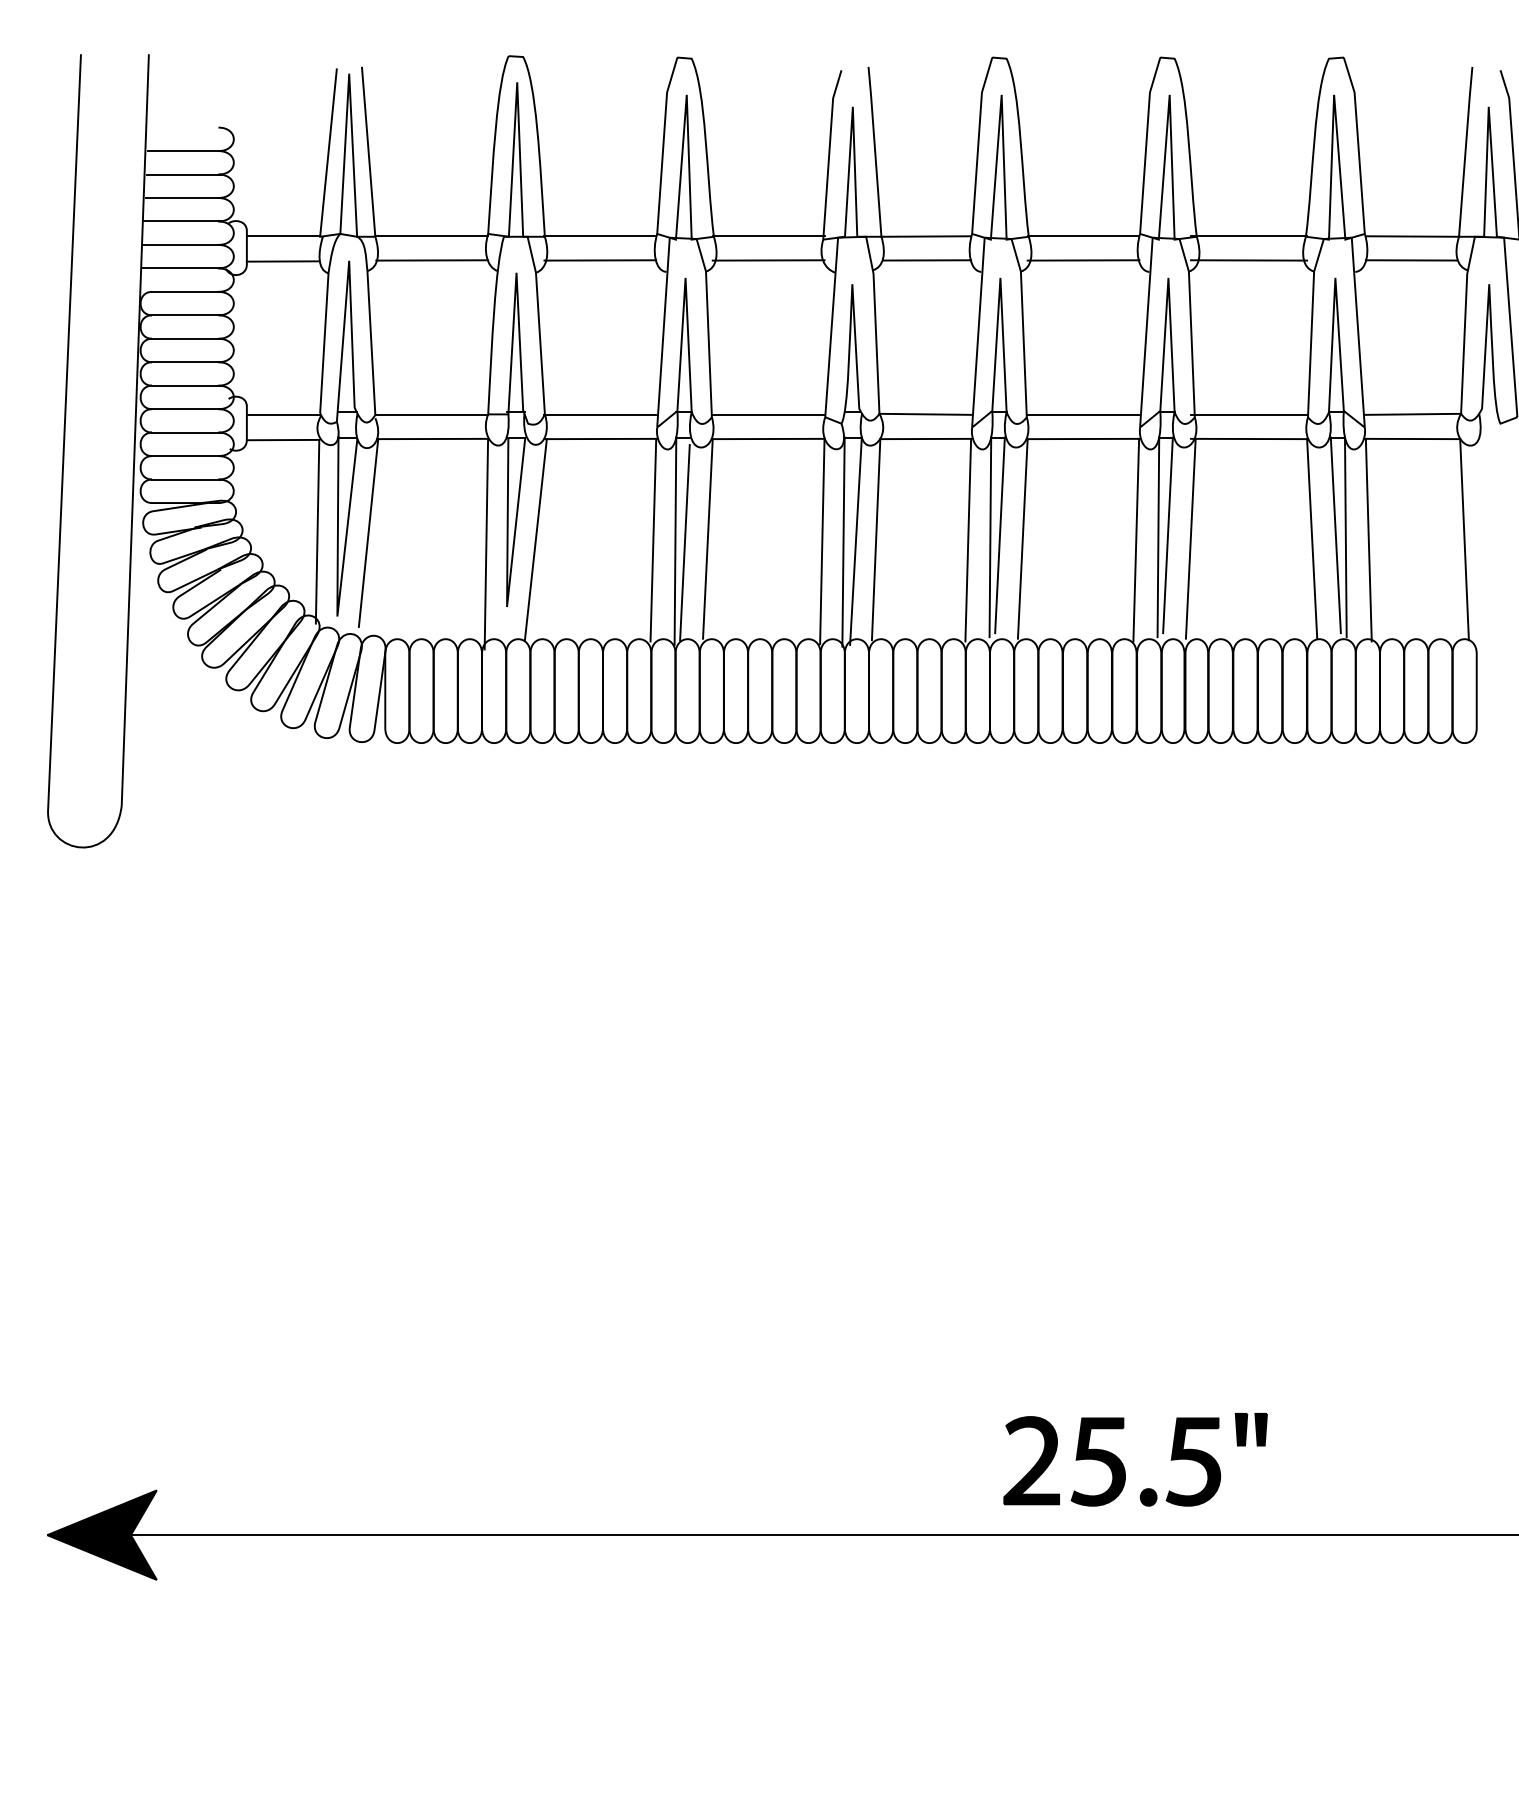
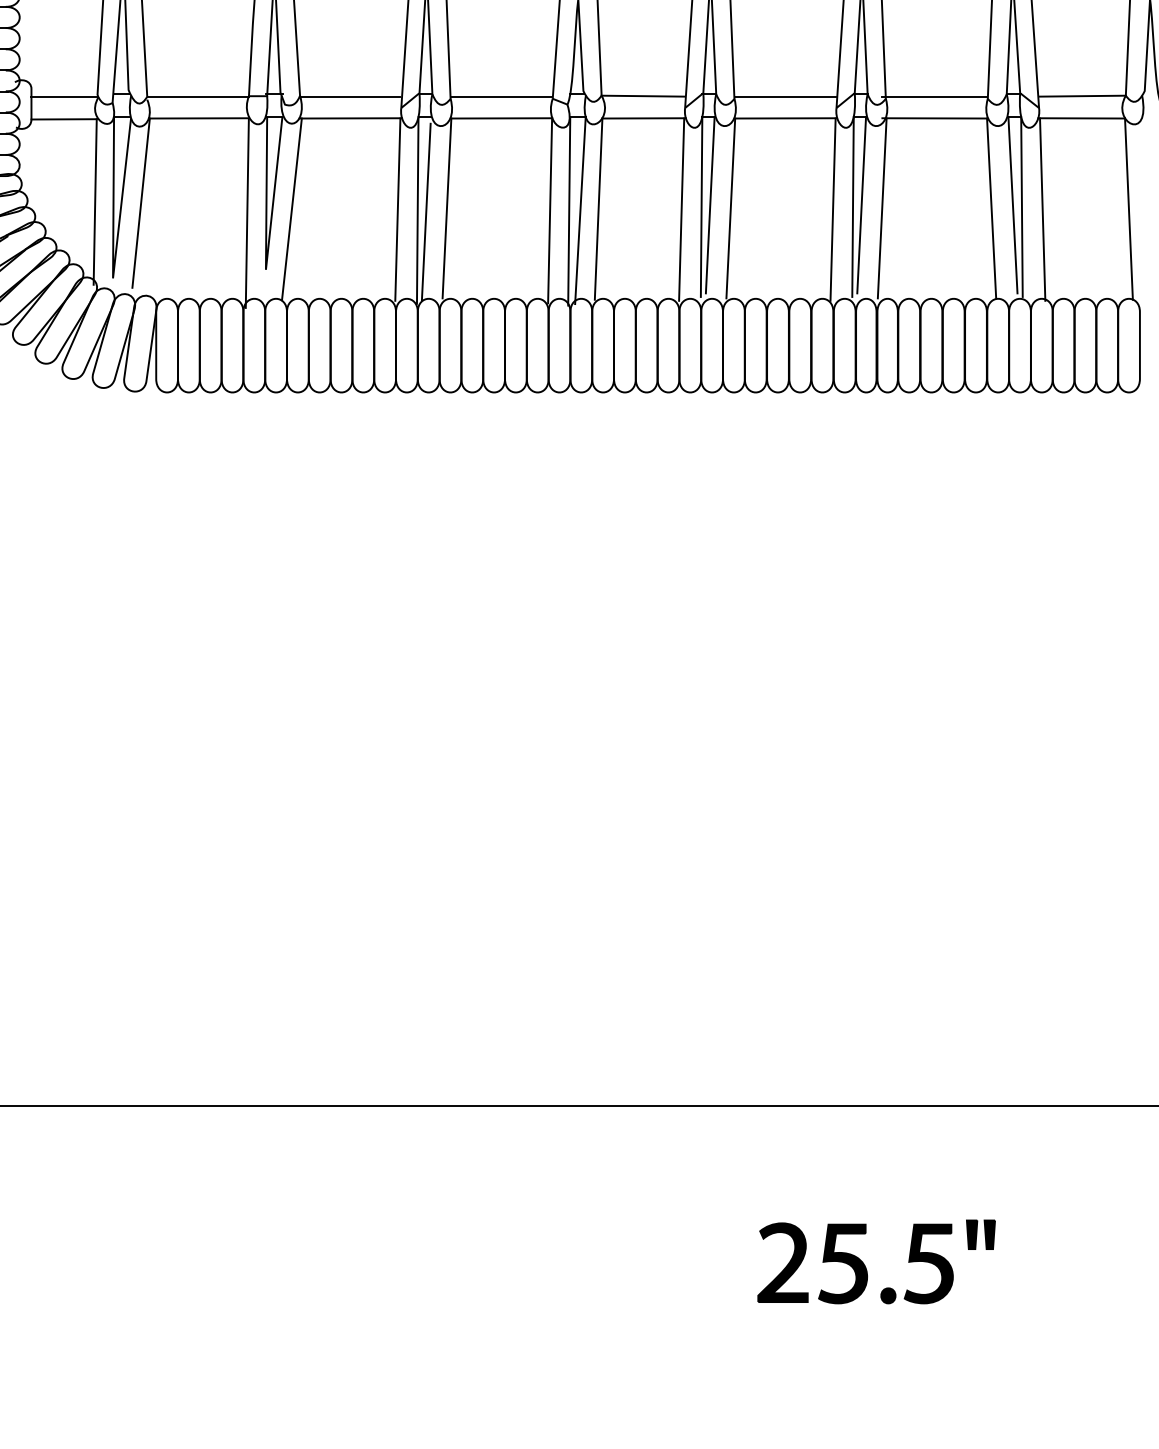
part: (1123, 1464) -> (865, 1266), moved

